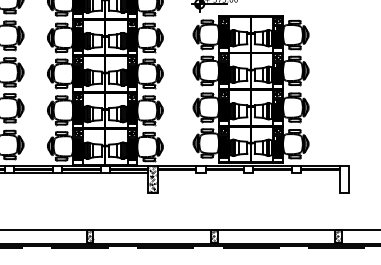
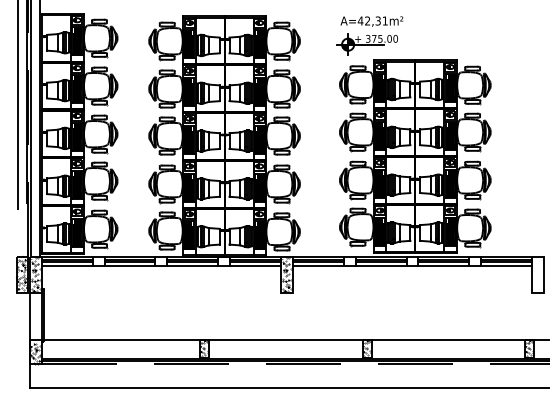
line: (176, 172) -> (317, 265), added
line: (224, 172) -> (380, 265), added
line: (272, 172) -> (443, 265), added
line: (320, 172) -> (506, 265), added

